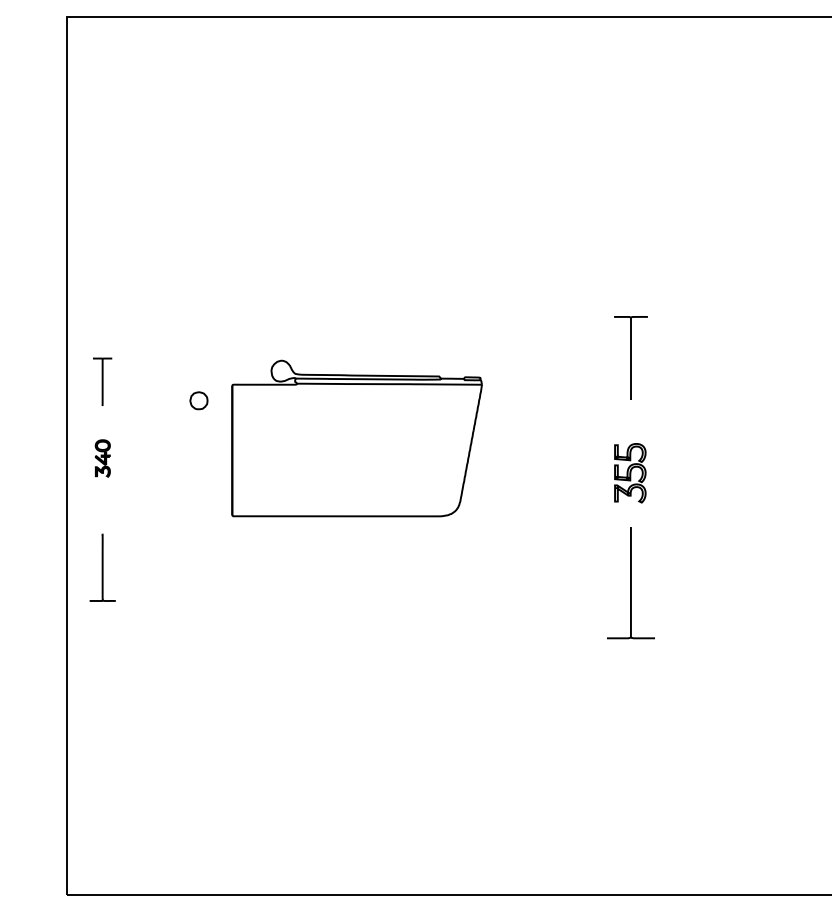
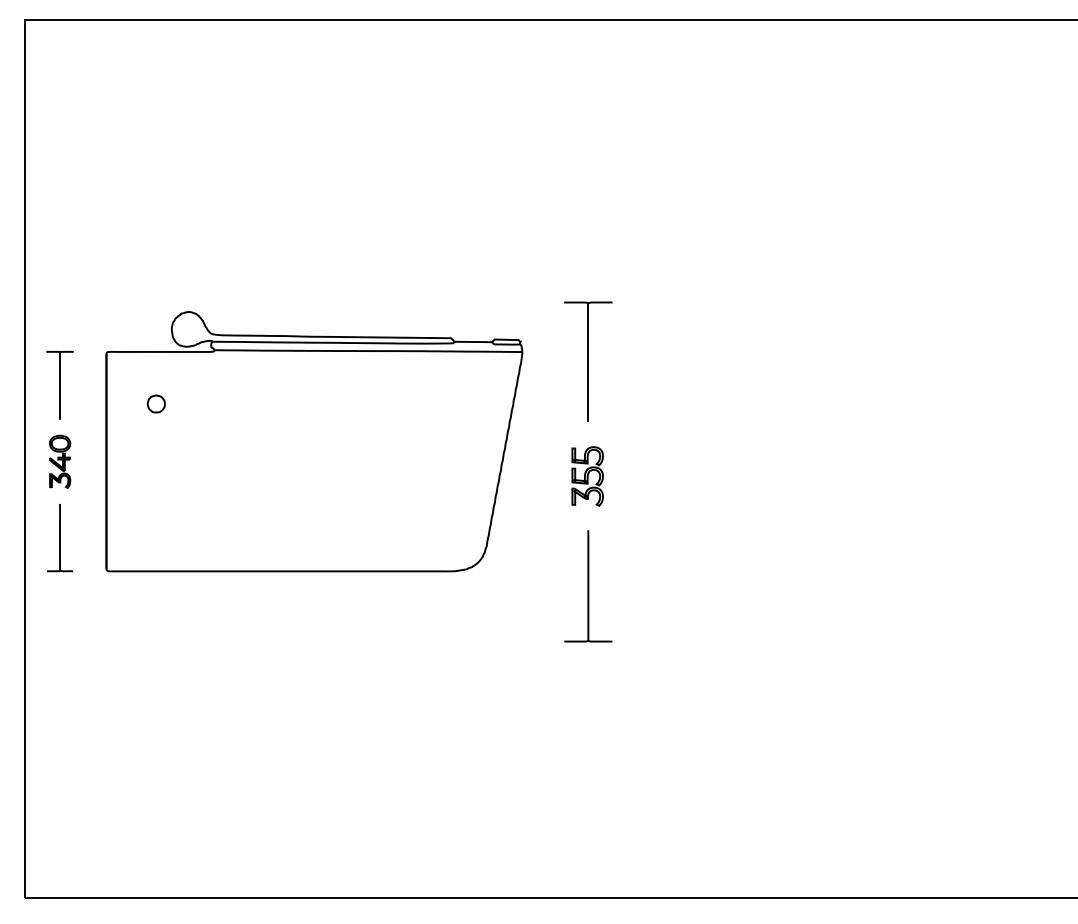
part: (631, 358) -> (588, 361), size x1.43
part: (102, 381) -> (59, 384), size x1.43
part: (357, 438) -> (314, 441), size x1.67
part: (103, 458) -> (60, 461), size x1.43
part: (103, 568) -> (60, 538), moved

